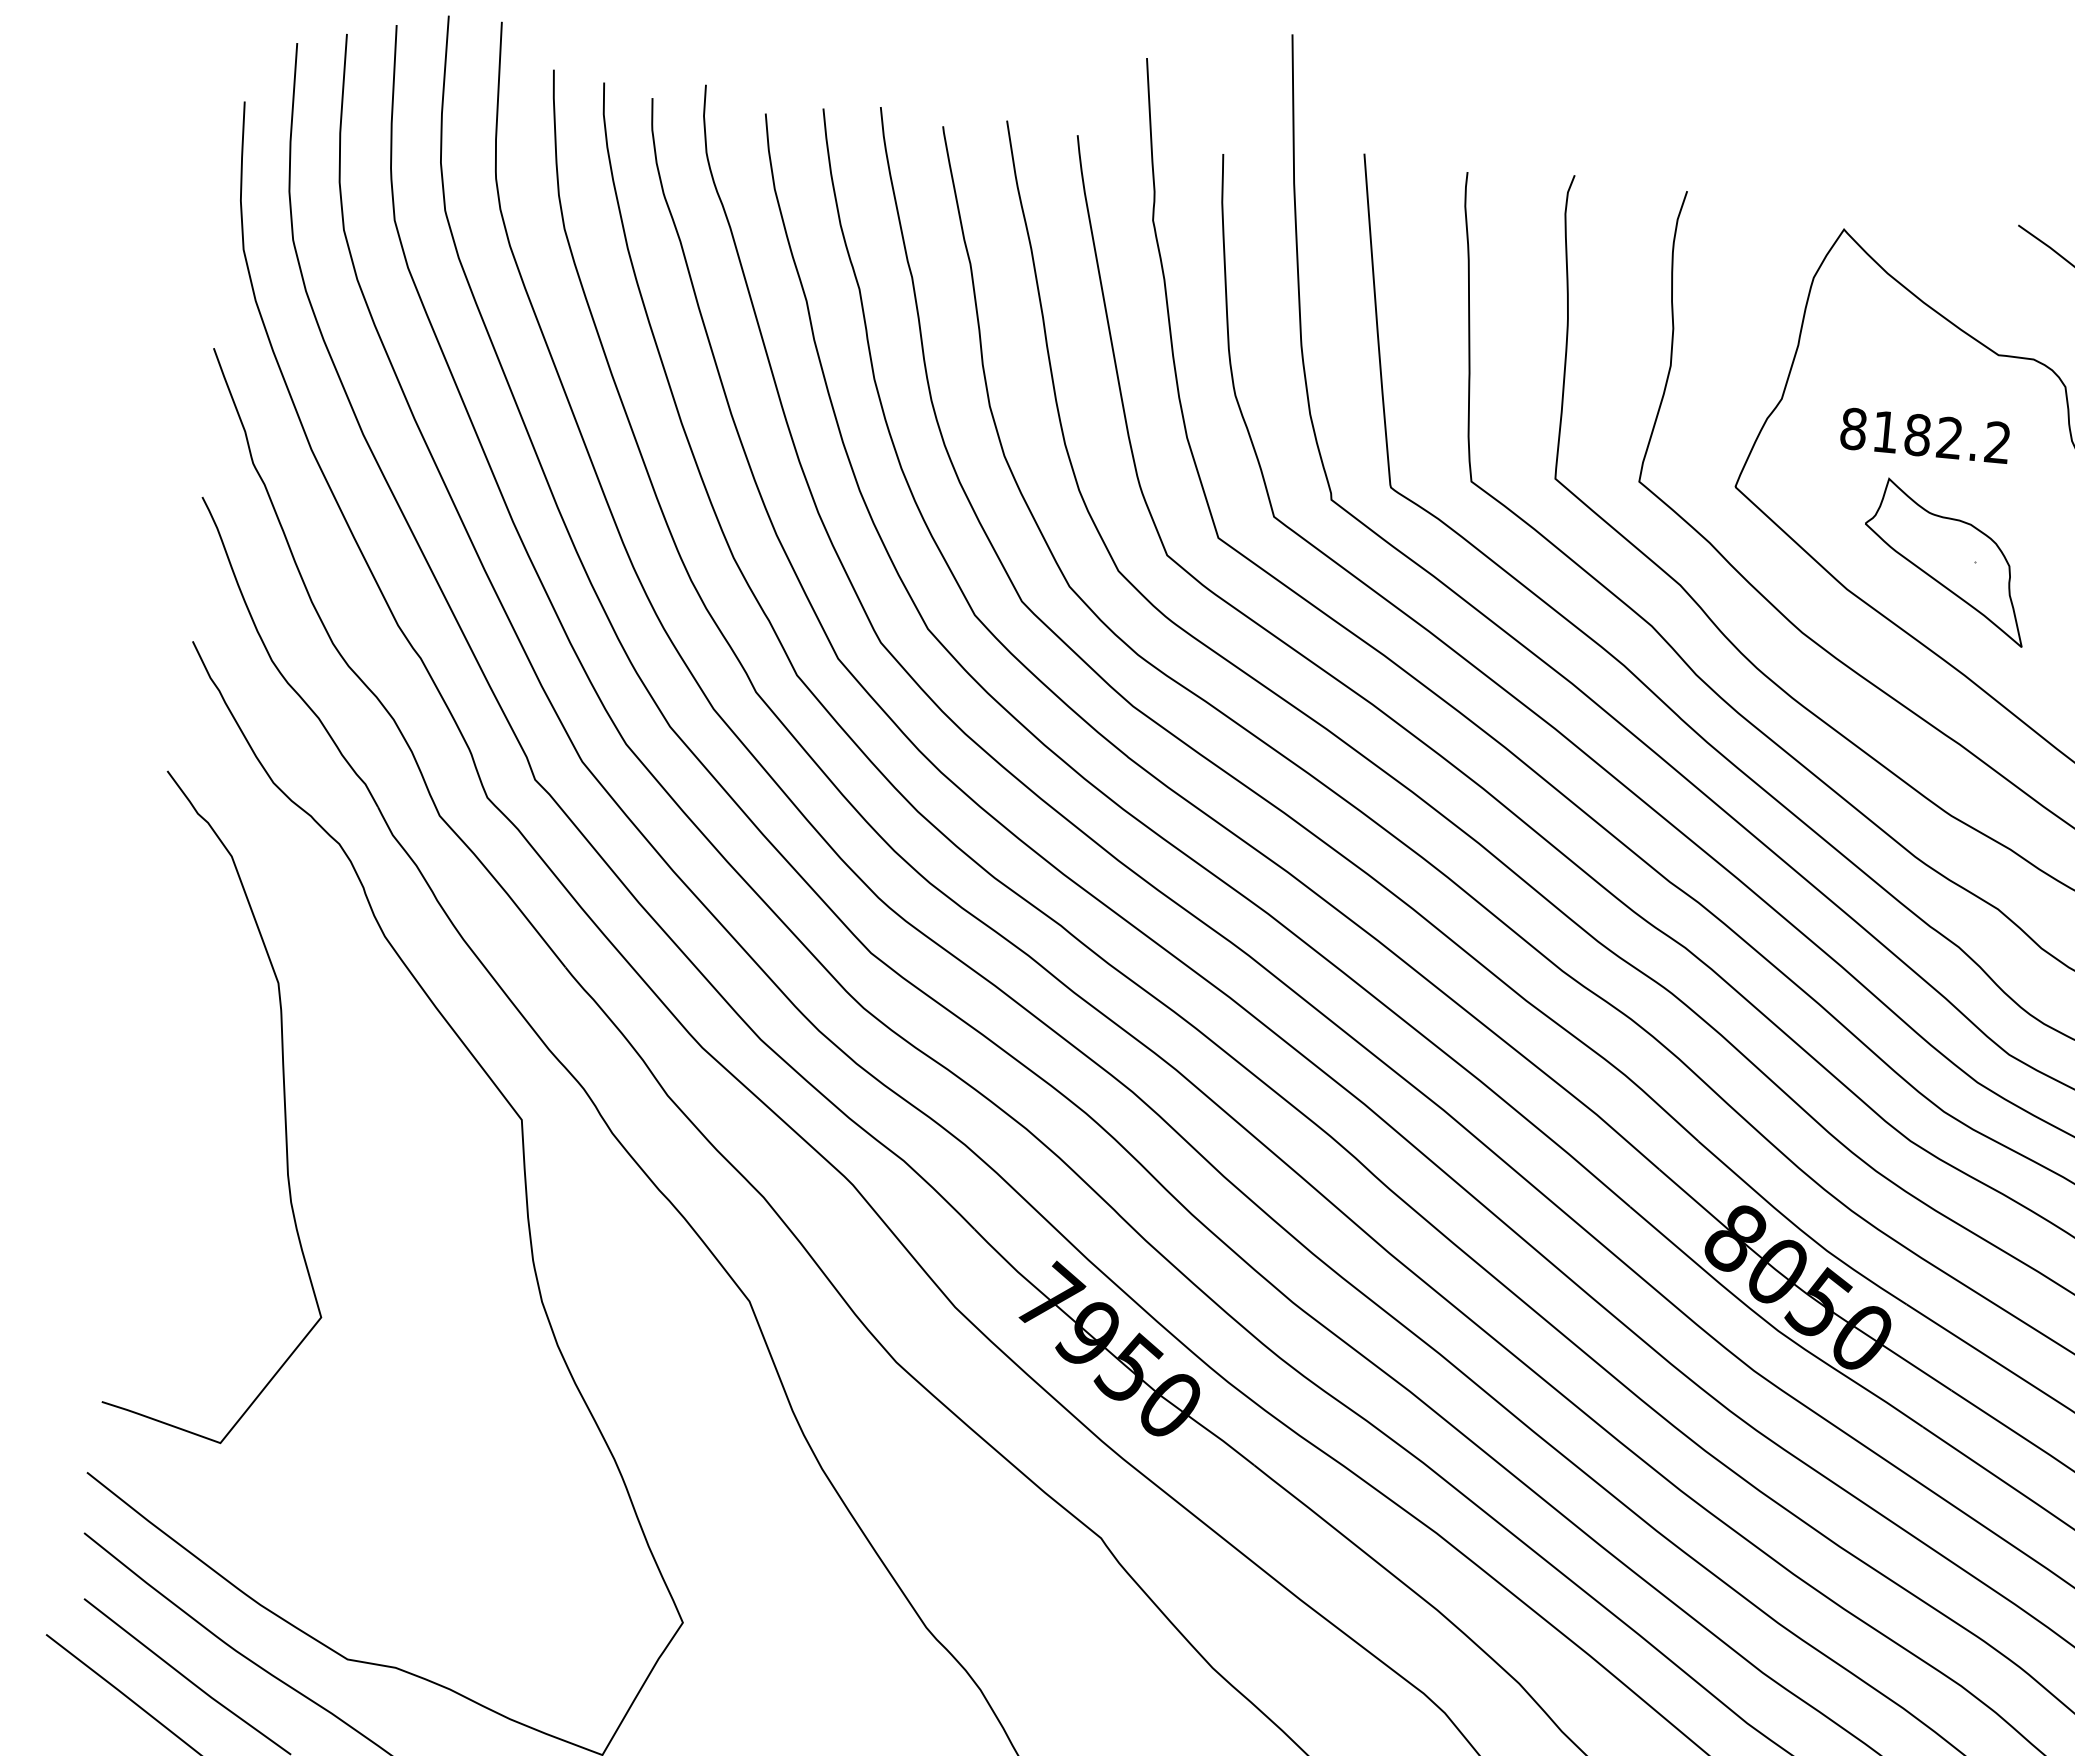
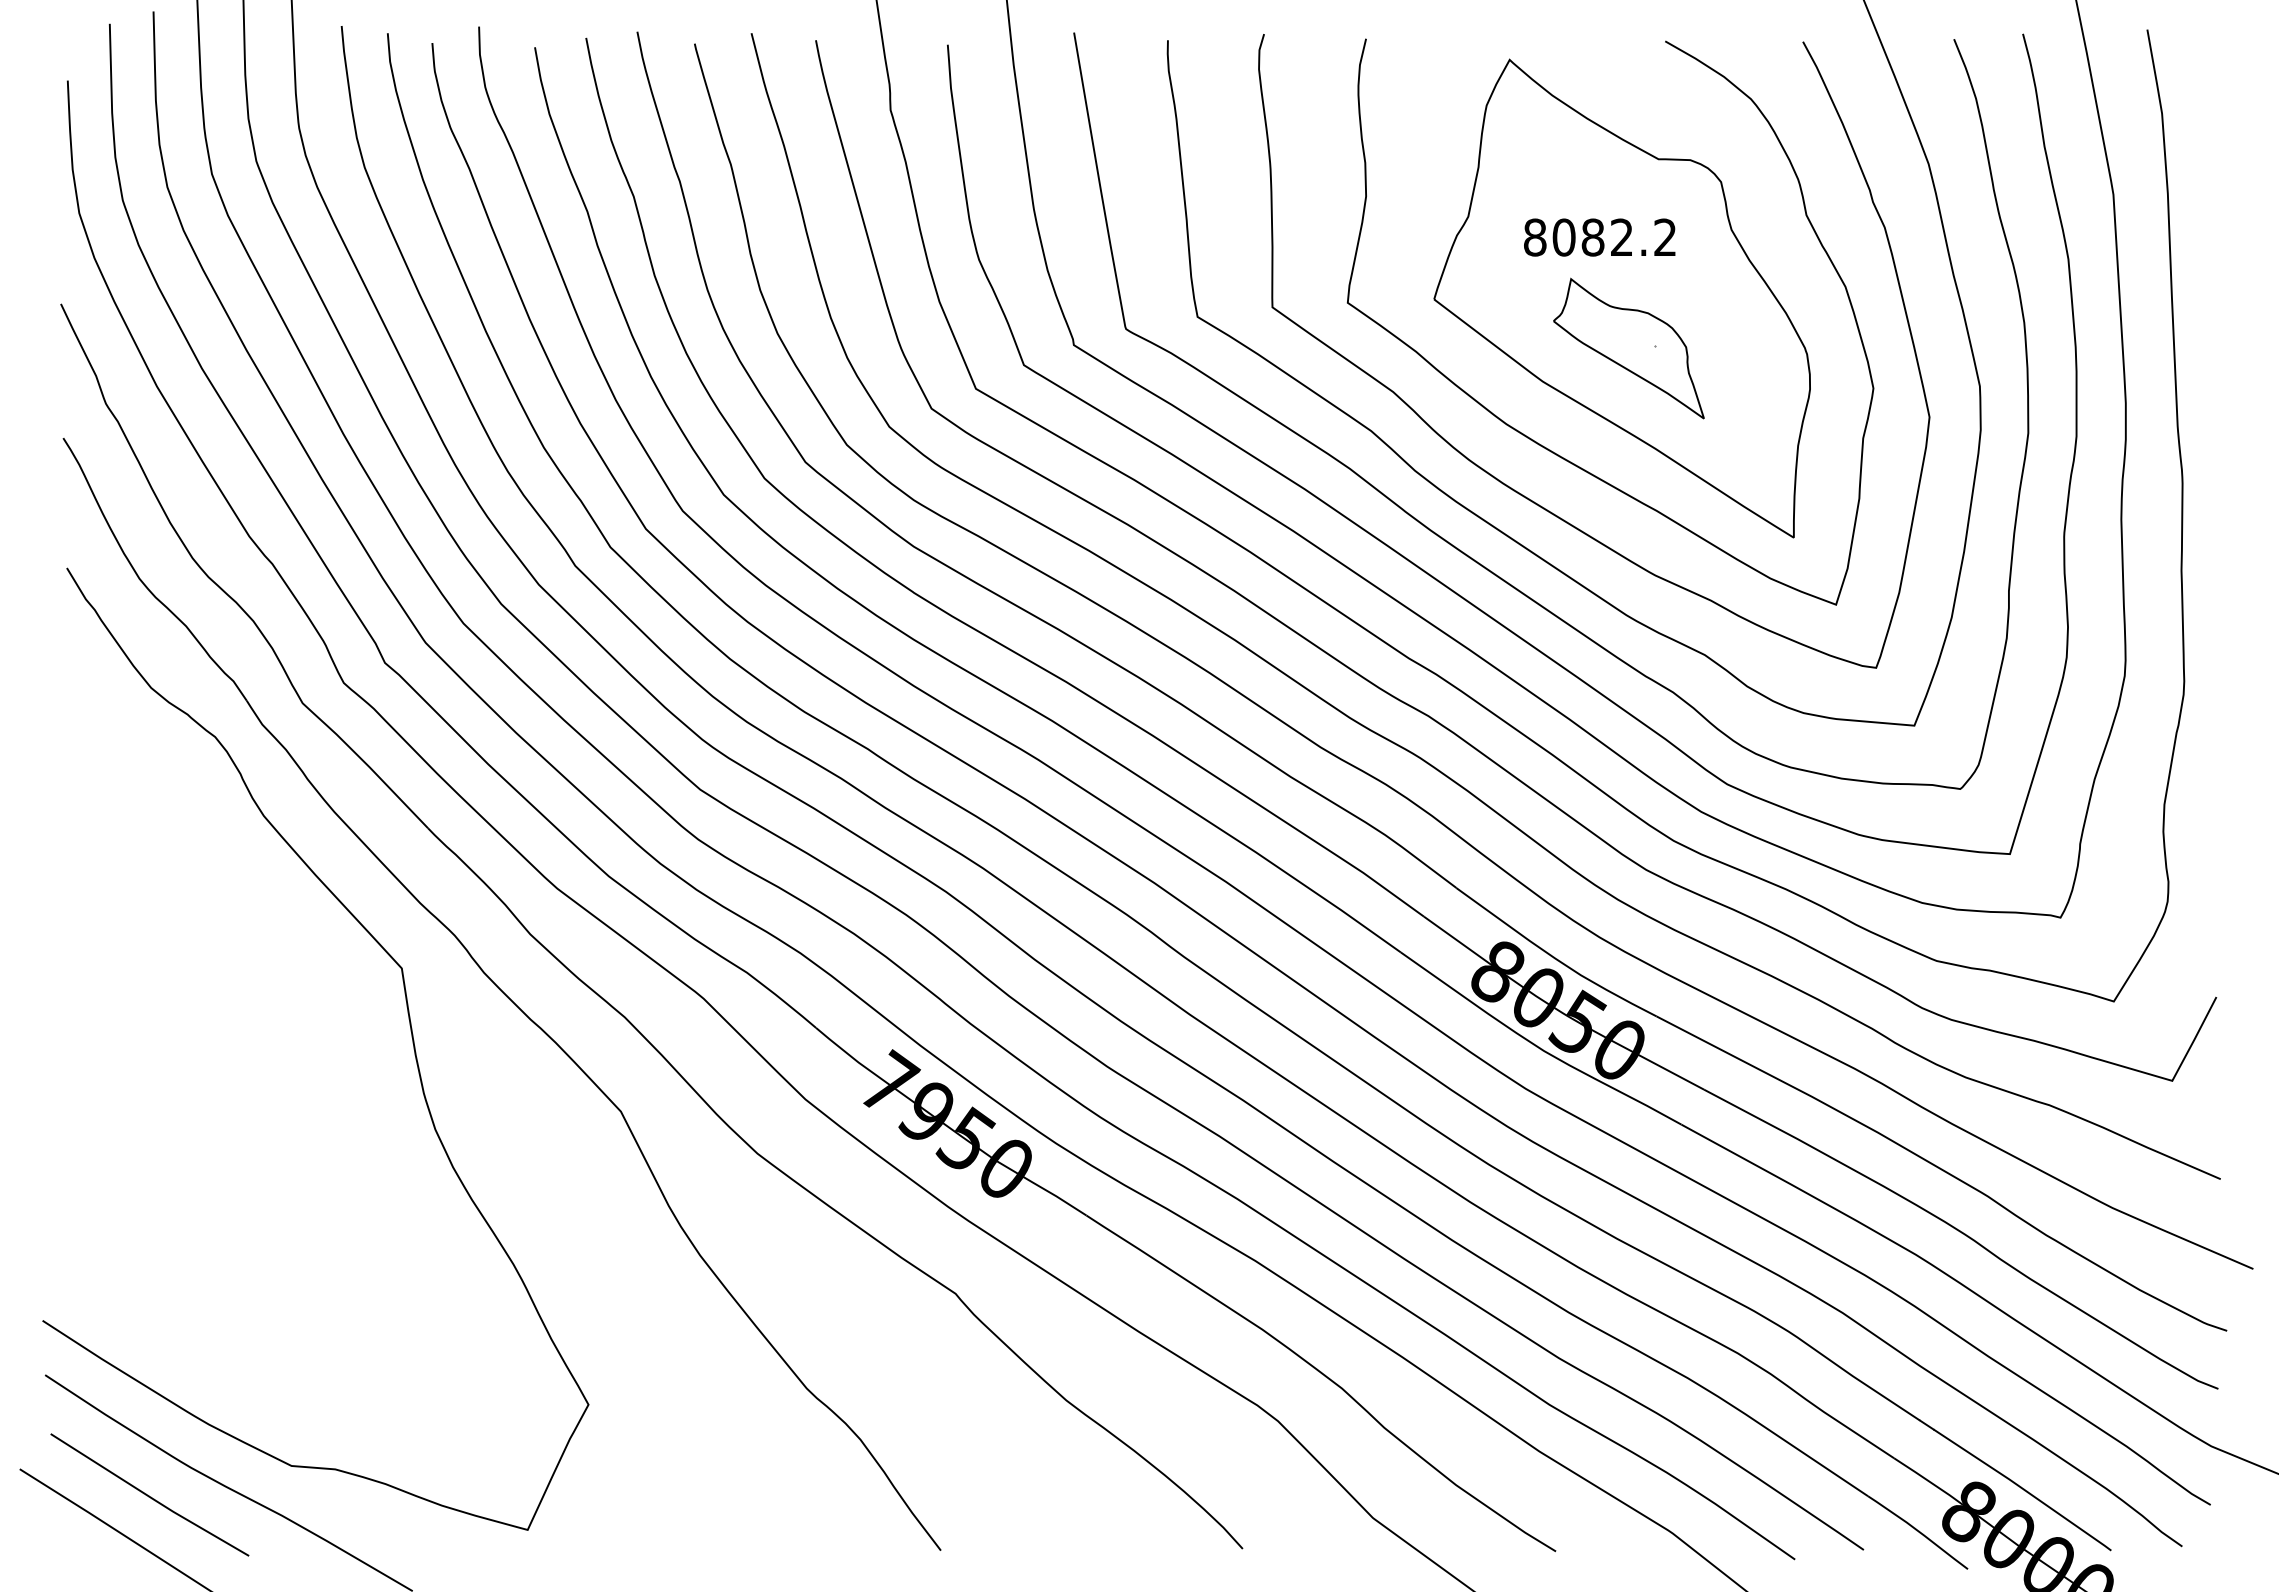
text: (1885, 431) -> (1563, 237), 8182.2 -> 8082.2
curve: (283, 1105) -> (187, 975), removed

